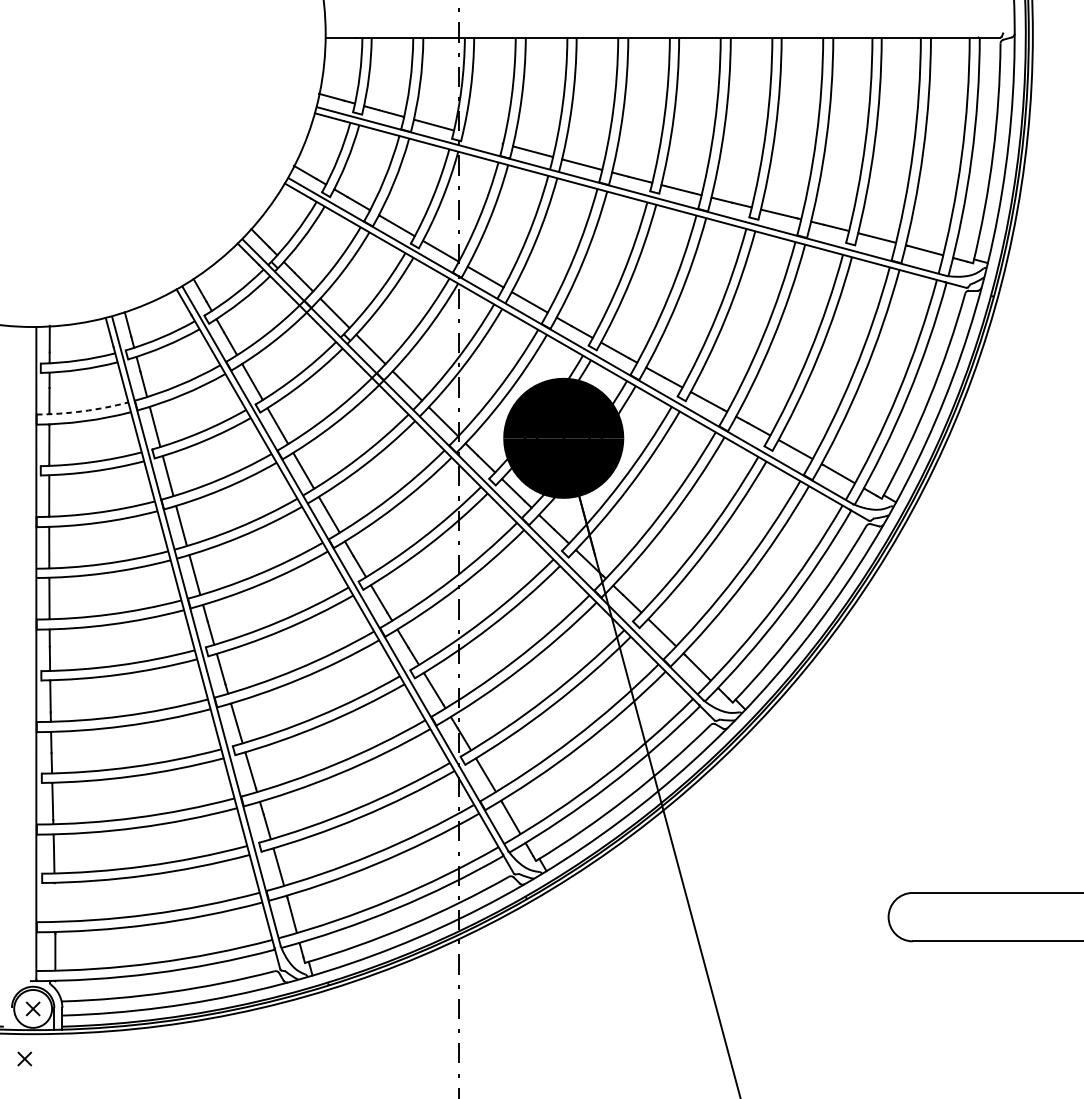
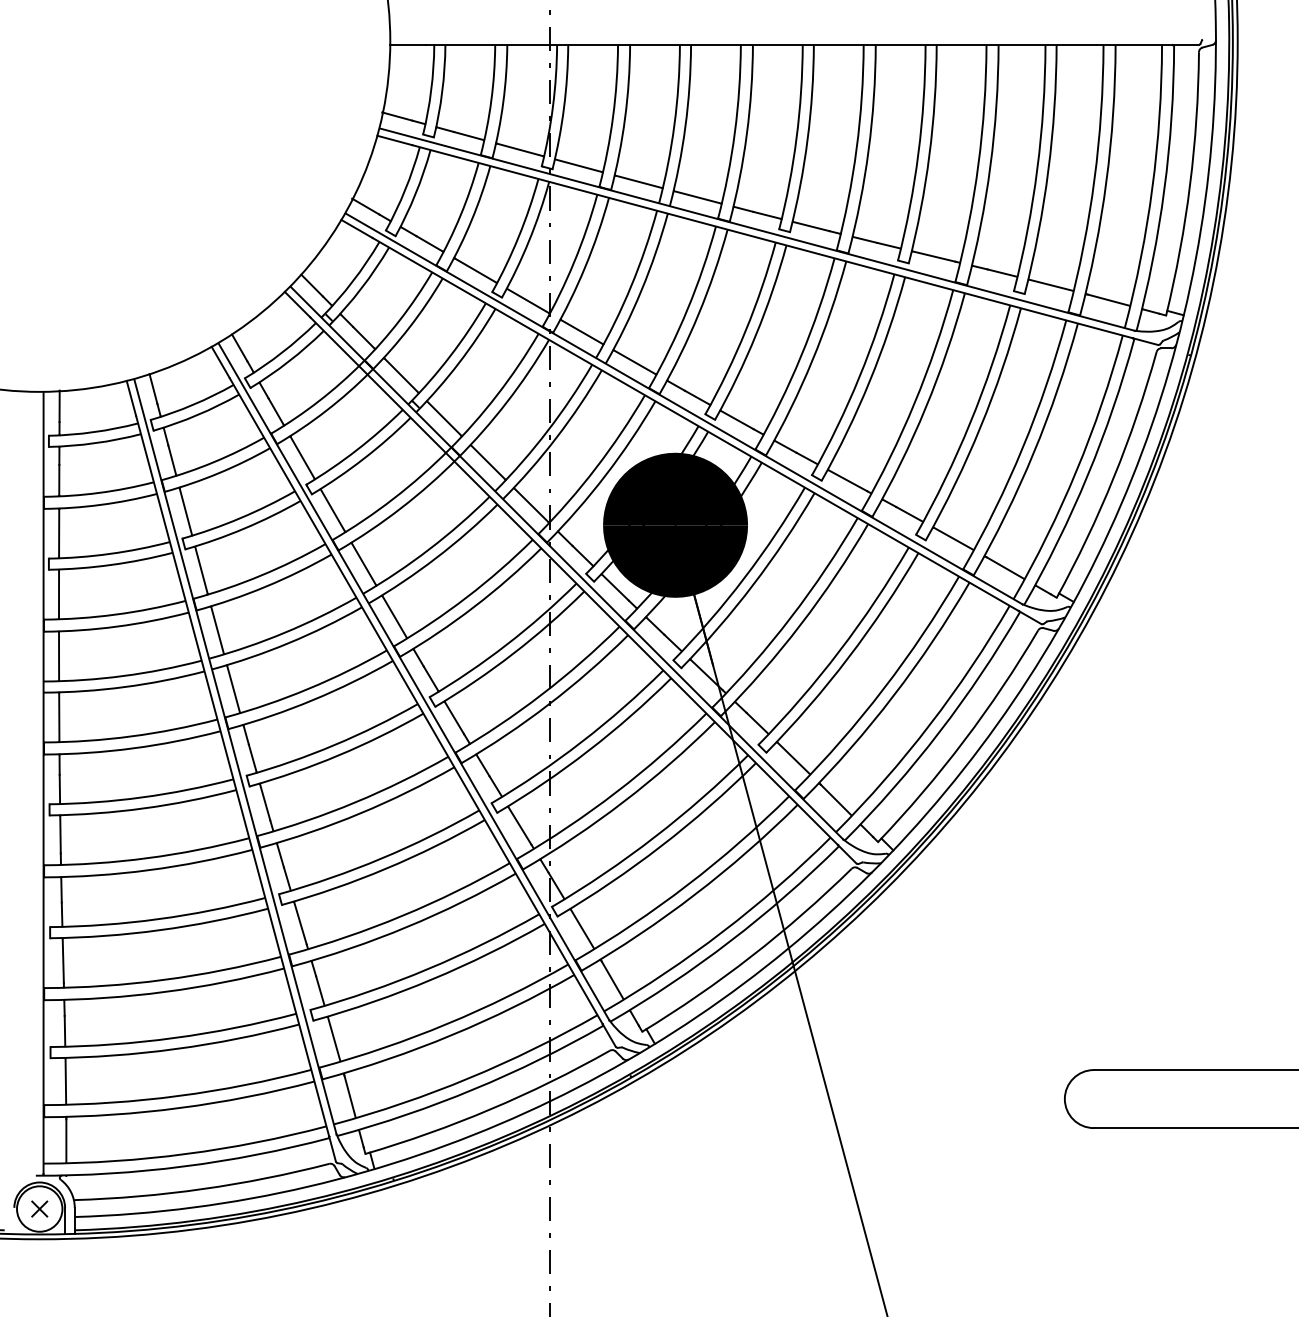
line: (482, 138) -> (578, 165), added
arc: (83, 410) -> (99, 492), dashed -> solid
line: (54, 902) -> (65, 1081), added
part: (24, 1058) -> (29, 1268), removed

